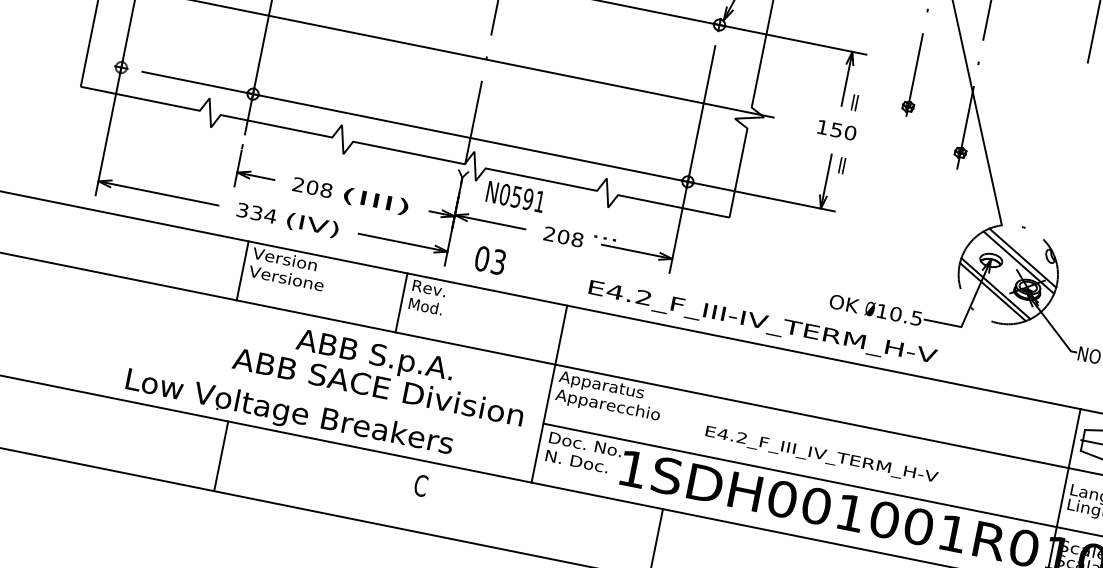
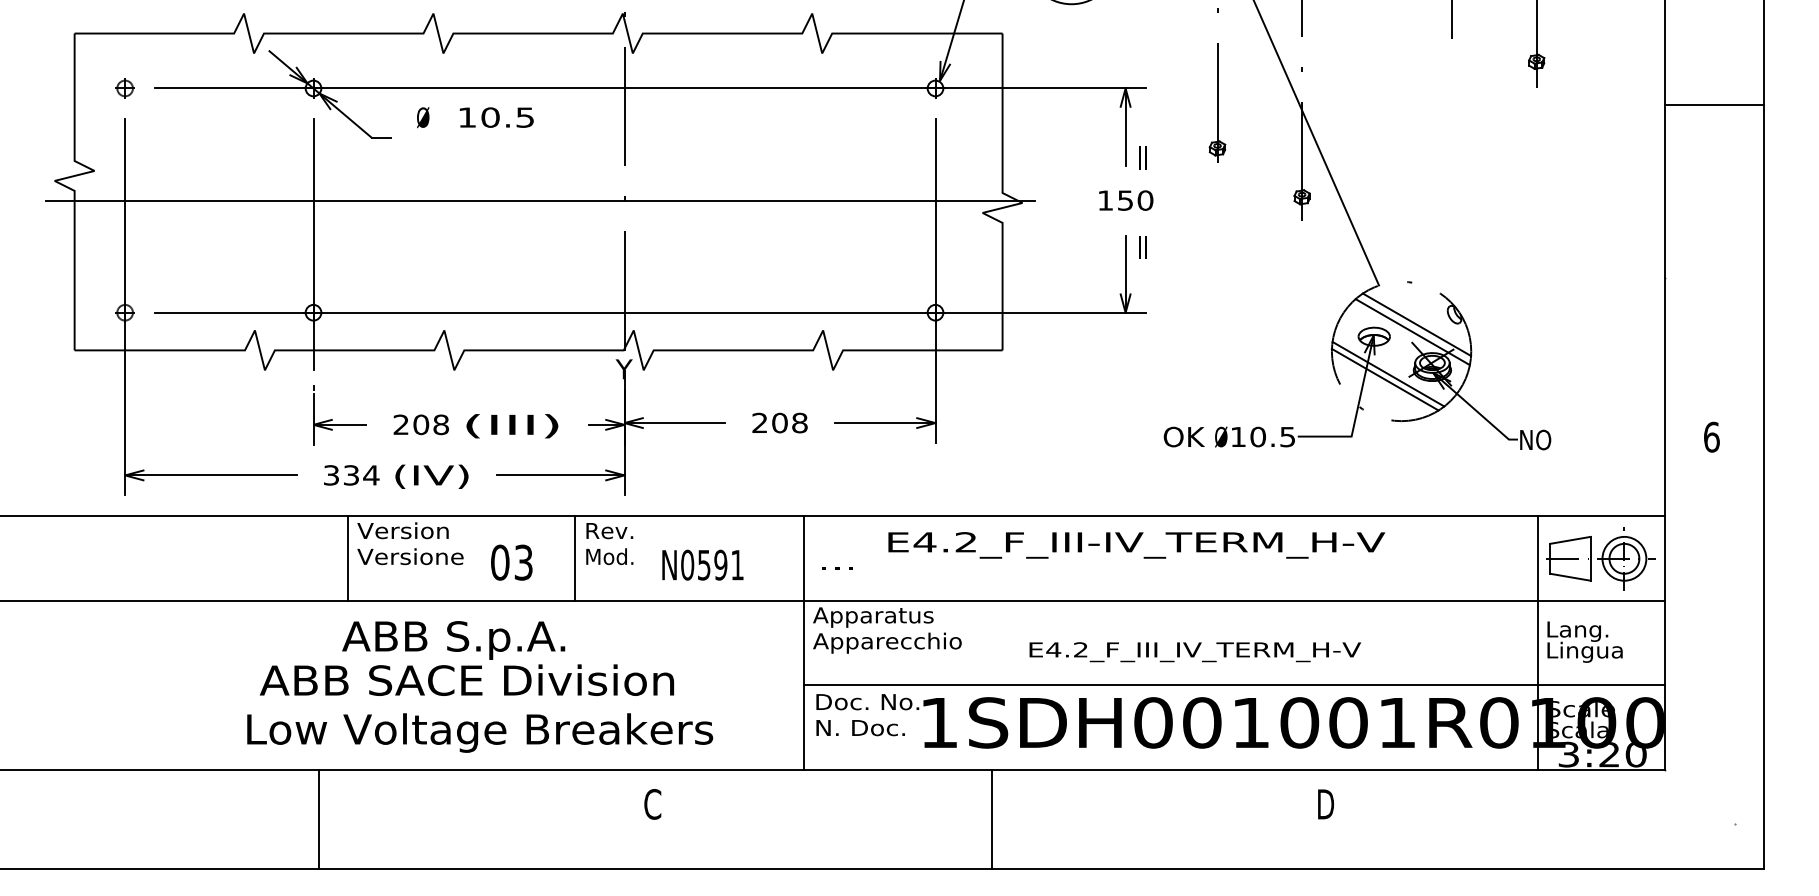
text: (515, 196) -> (702, 564), moved
text: (605, 238) -> (837, 568), moved
text: (490, 260) -> (511, 562), moved
text: (762, 324) -> (1136, 545), moved
text: (381, 371) -> (466, 658), moved
text: (289, 413) -> (480, 732), moved
line: (221, 456) -> (319, 819), moved

